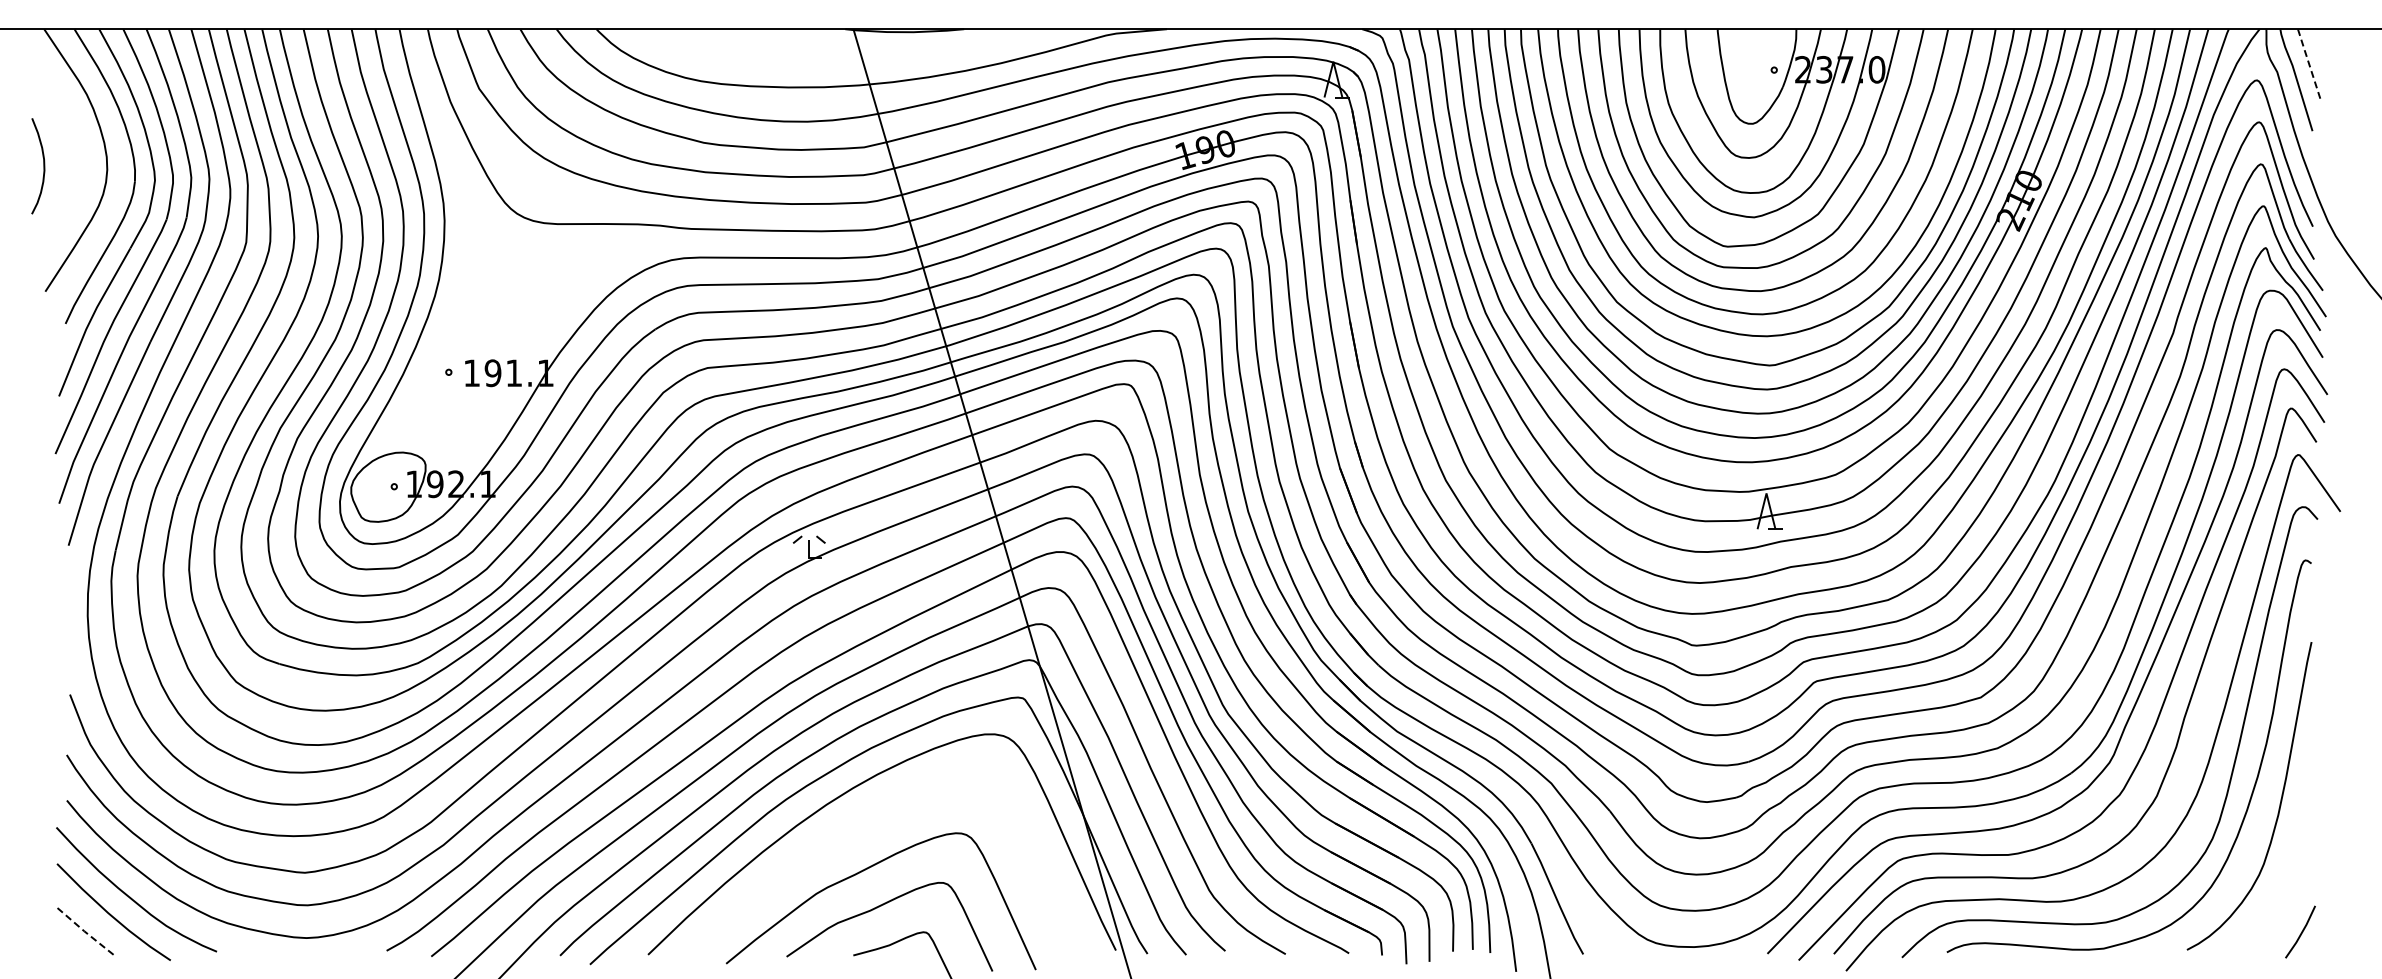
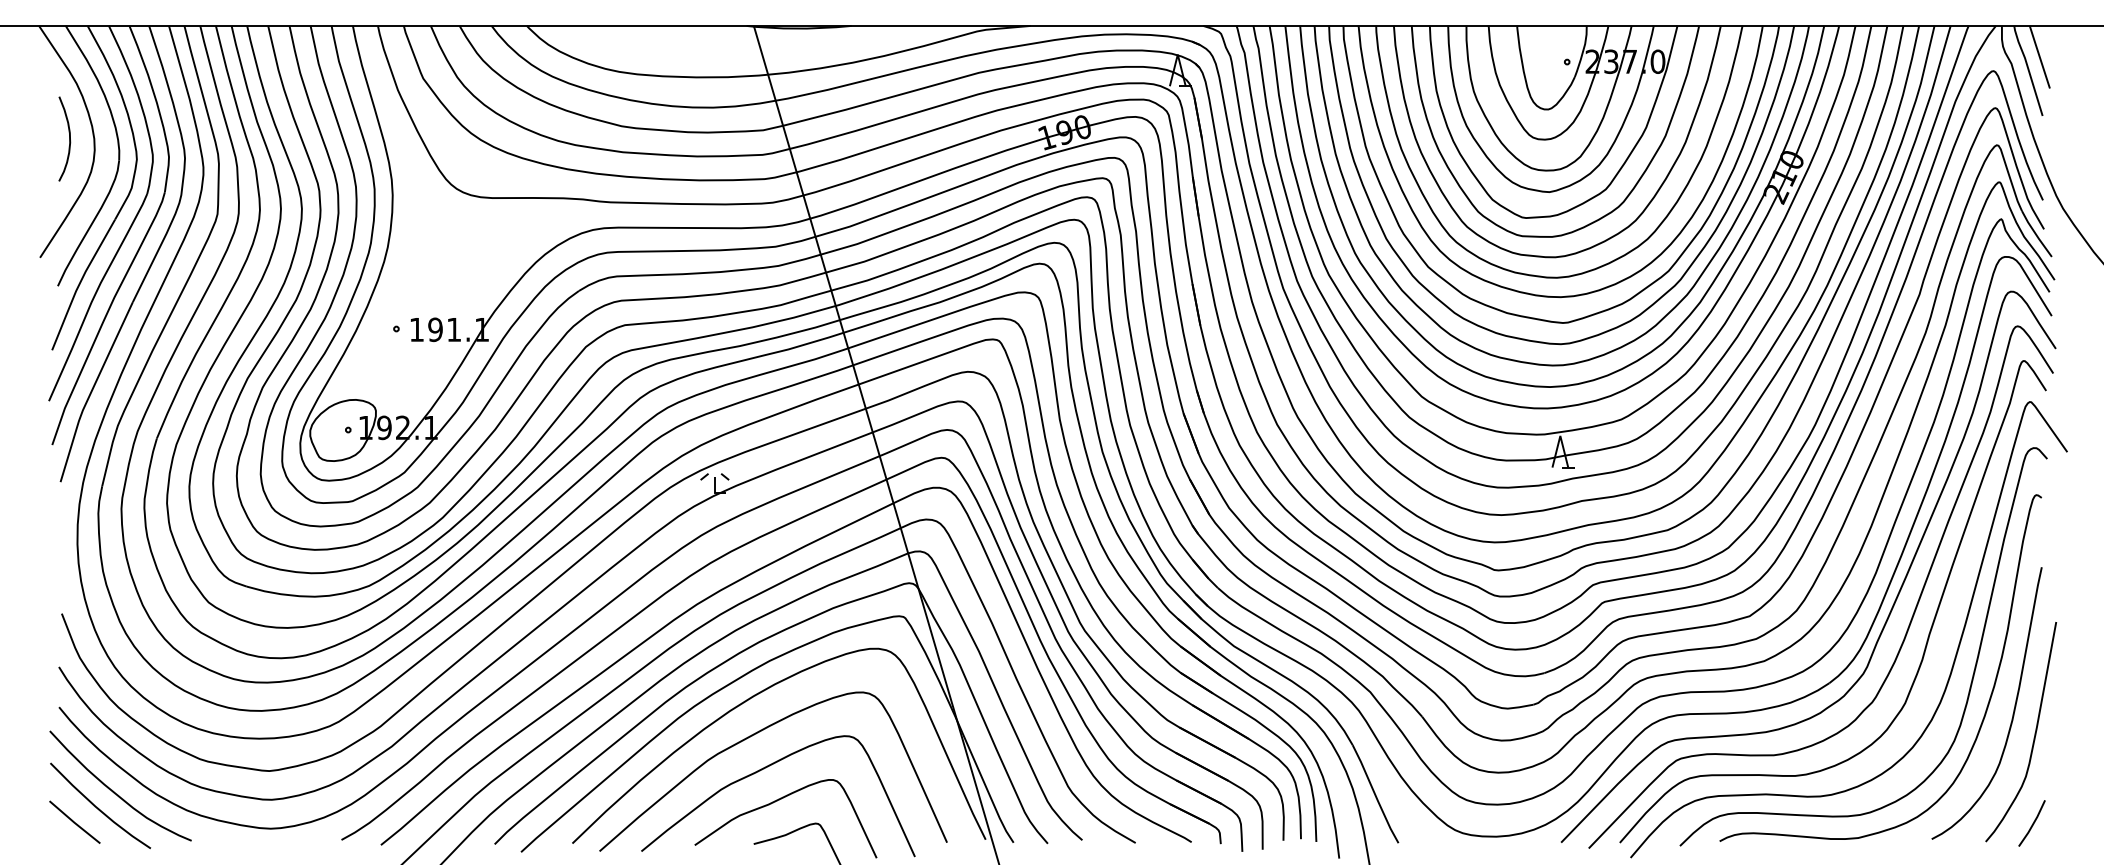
line: (2308, 63) -> (2039, 56), dashed -> solid
curve: (43, 166) -> (69, 139), moved
curve: (2303, 829) -> (2034, 732), added
curve: (850, 834) -> (751, 737), added
line: (84, 931) -> (74, 822), dashed -> solid

